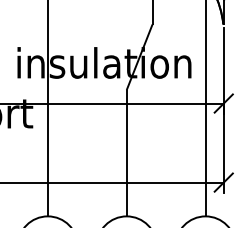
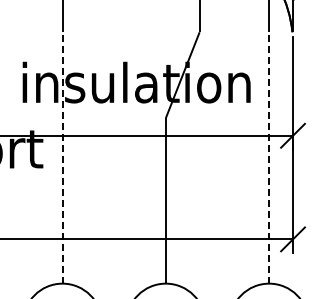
line: (47, 120) -> (62, 157), solid -> dashed
line: (205, 120) -> (269, 157), solid -> dashed

